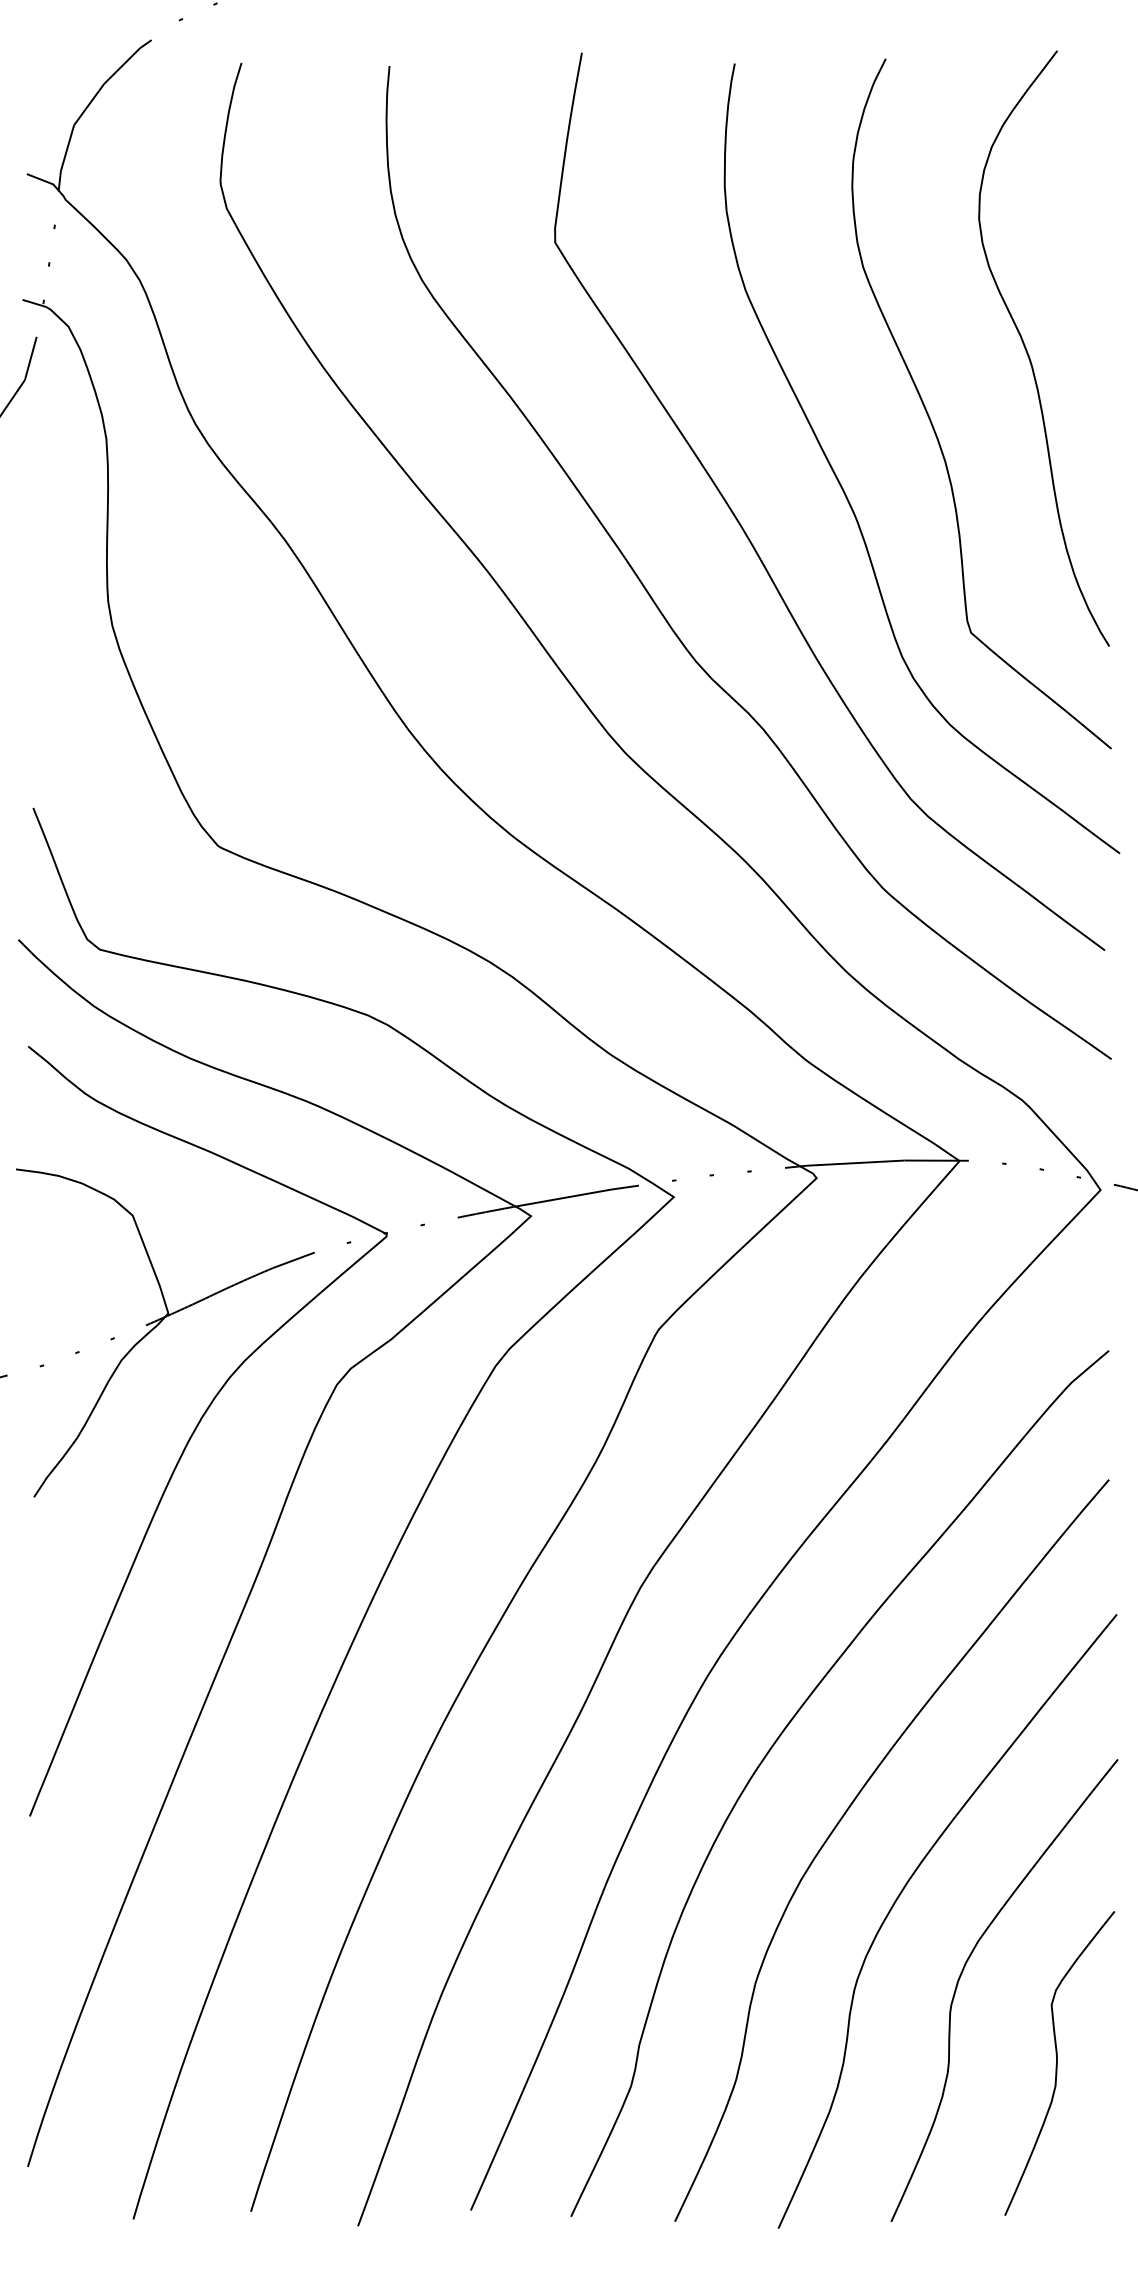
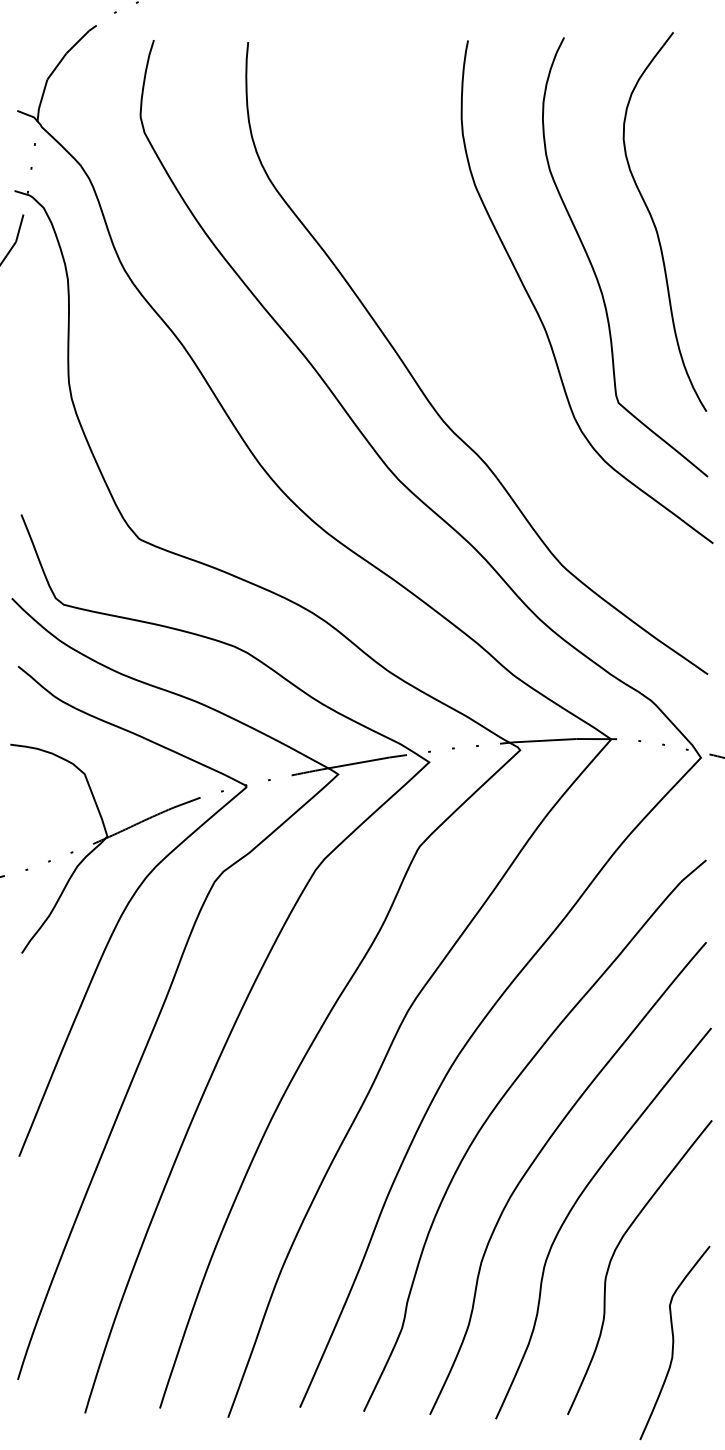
curve: (755, 547) -> (481, 348), removed
curve: (1058, 2062) -> (674, 1342), moved

